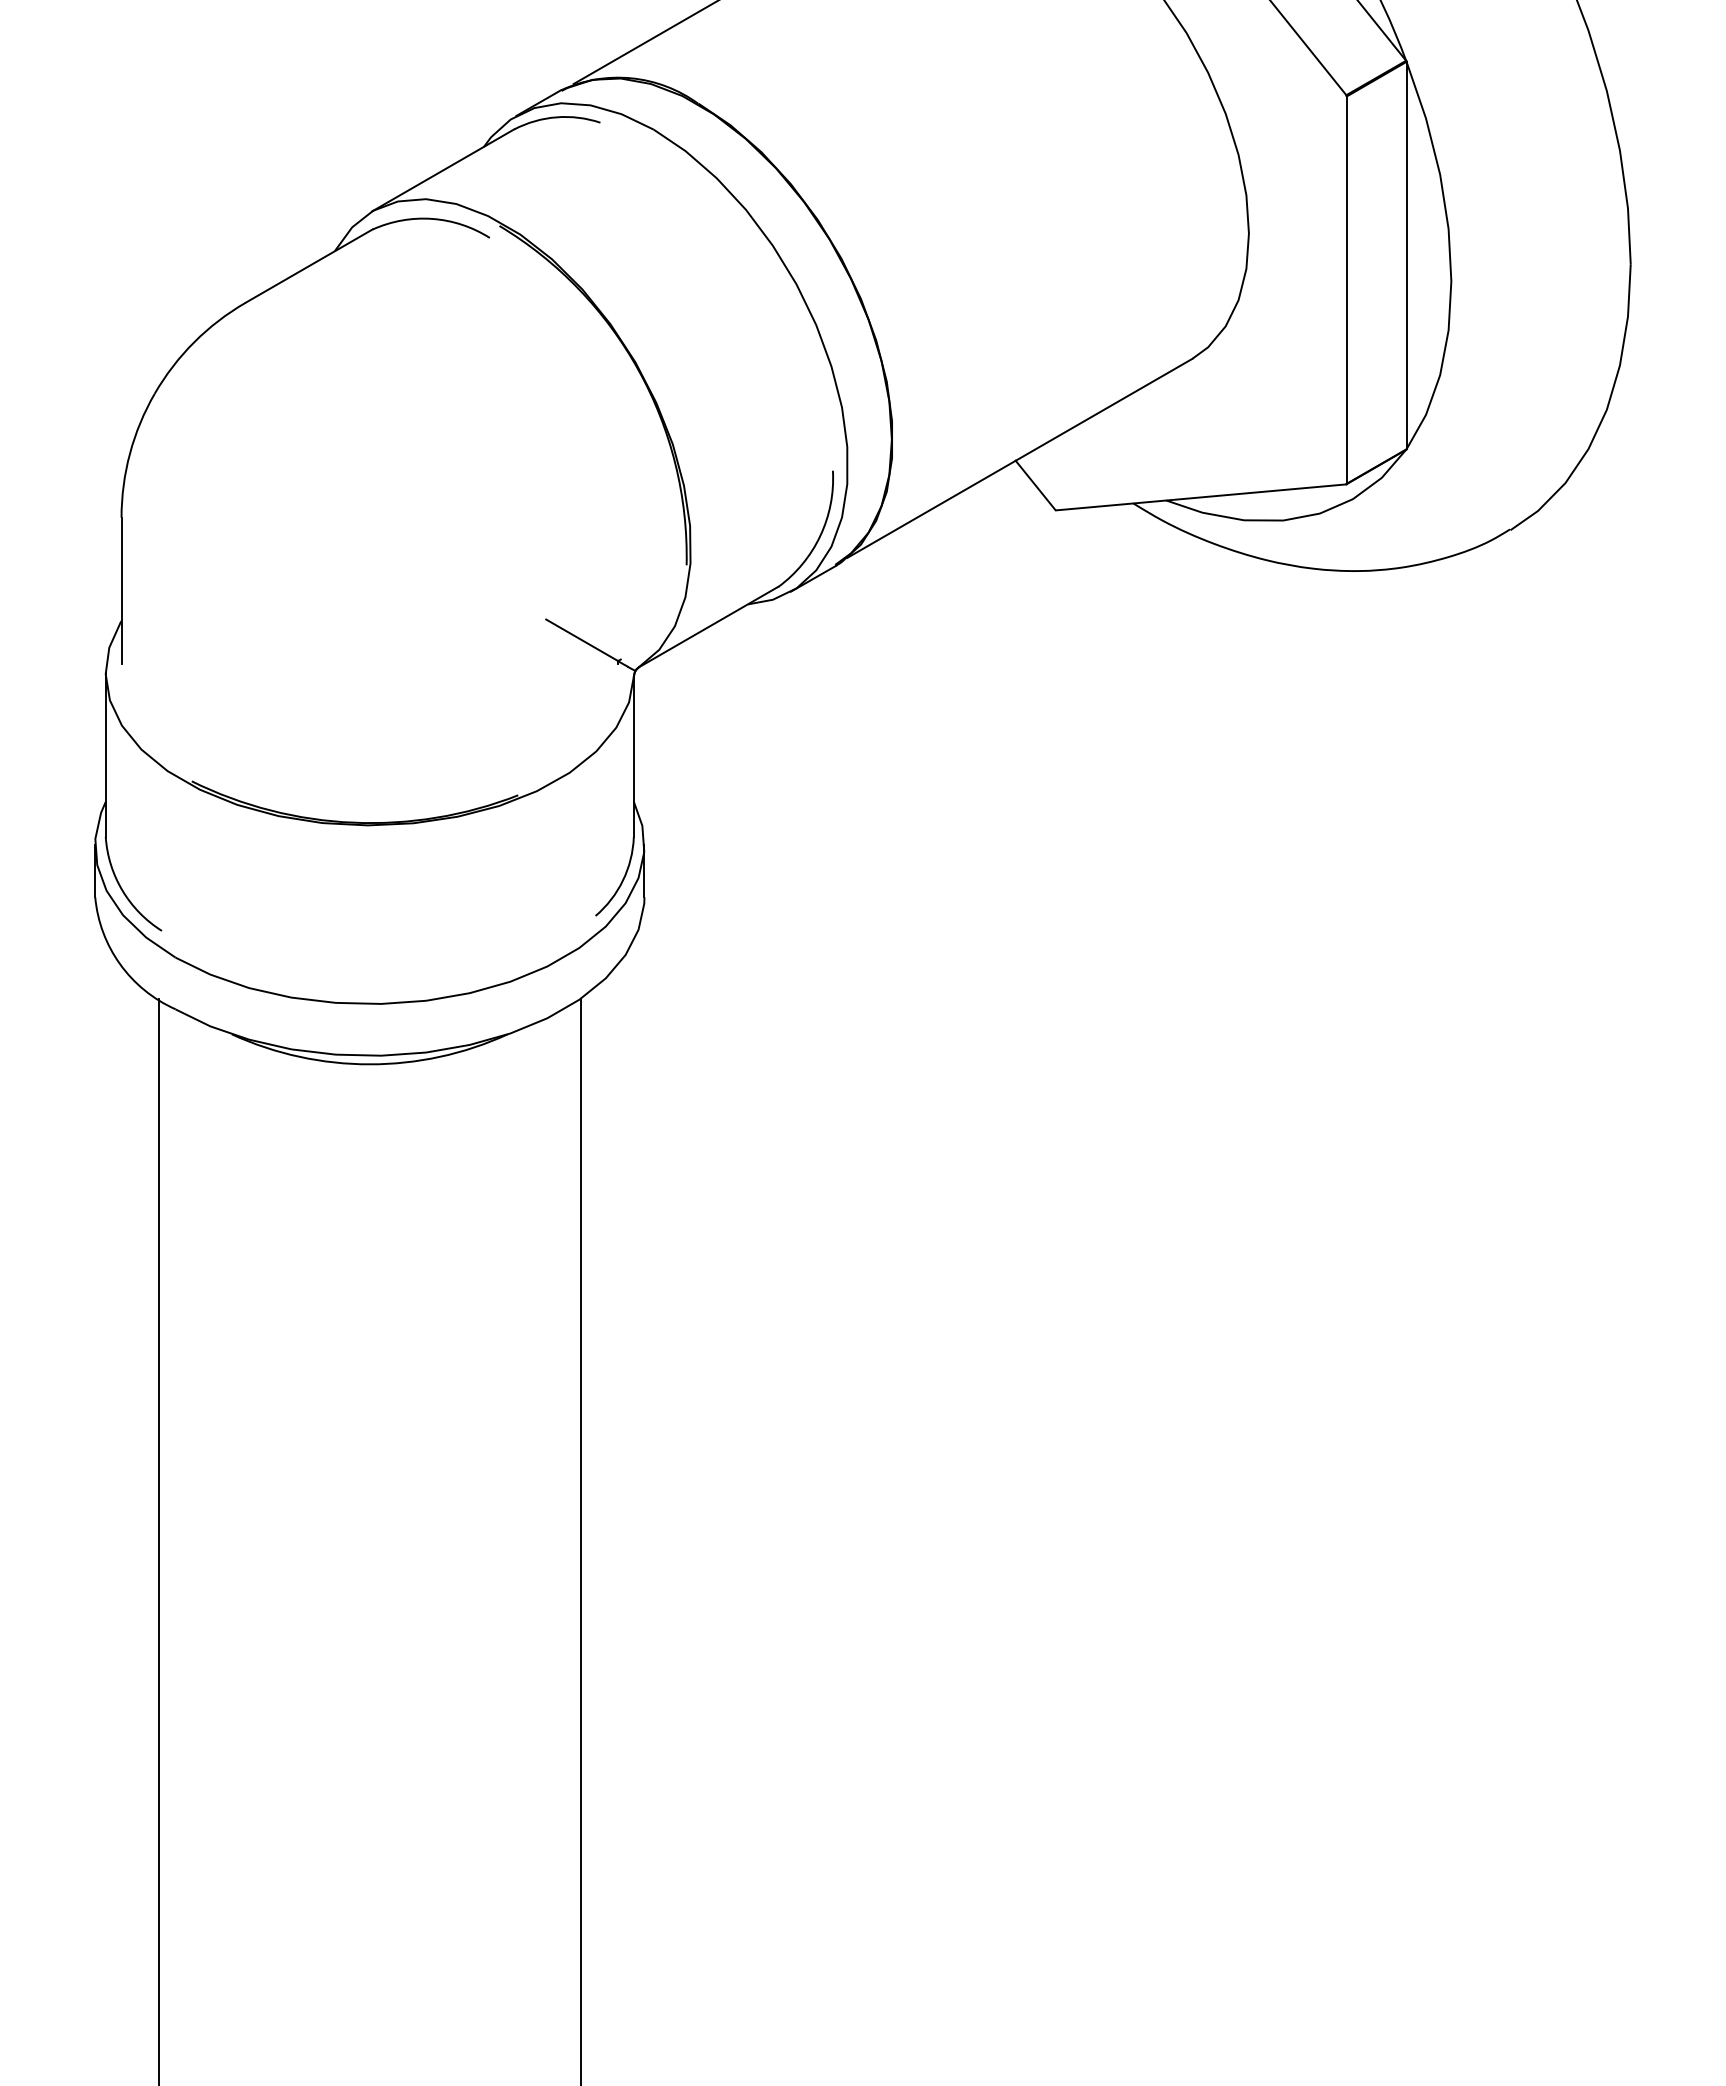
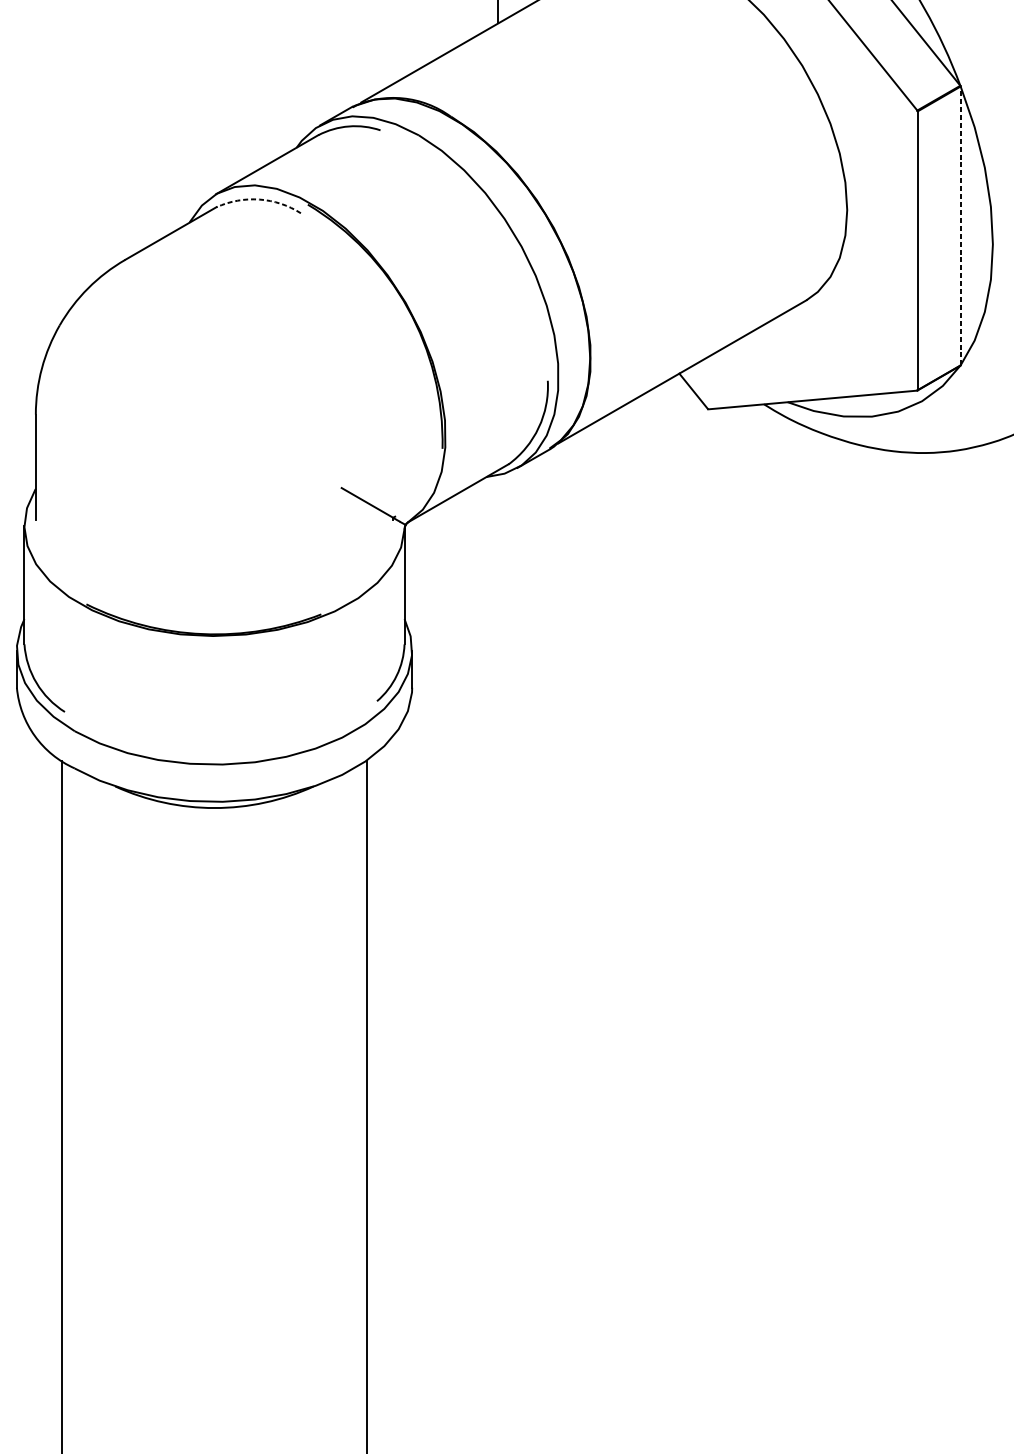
arc: (432, 218) -> (259, 199), solid -> dashed
line: (1406, 255) -> (960, 225), solid -> dashed

